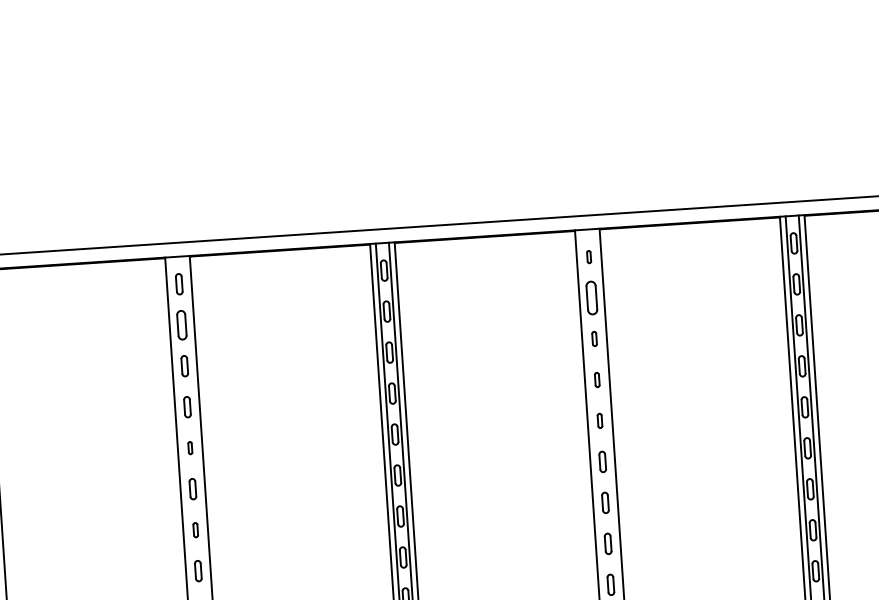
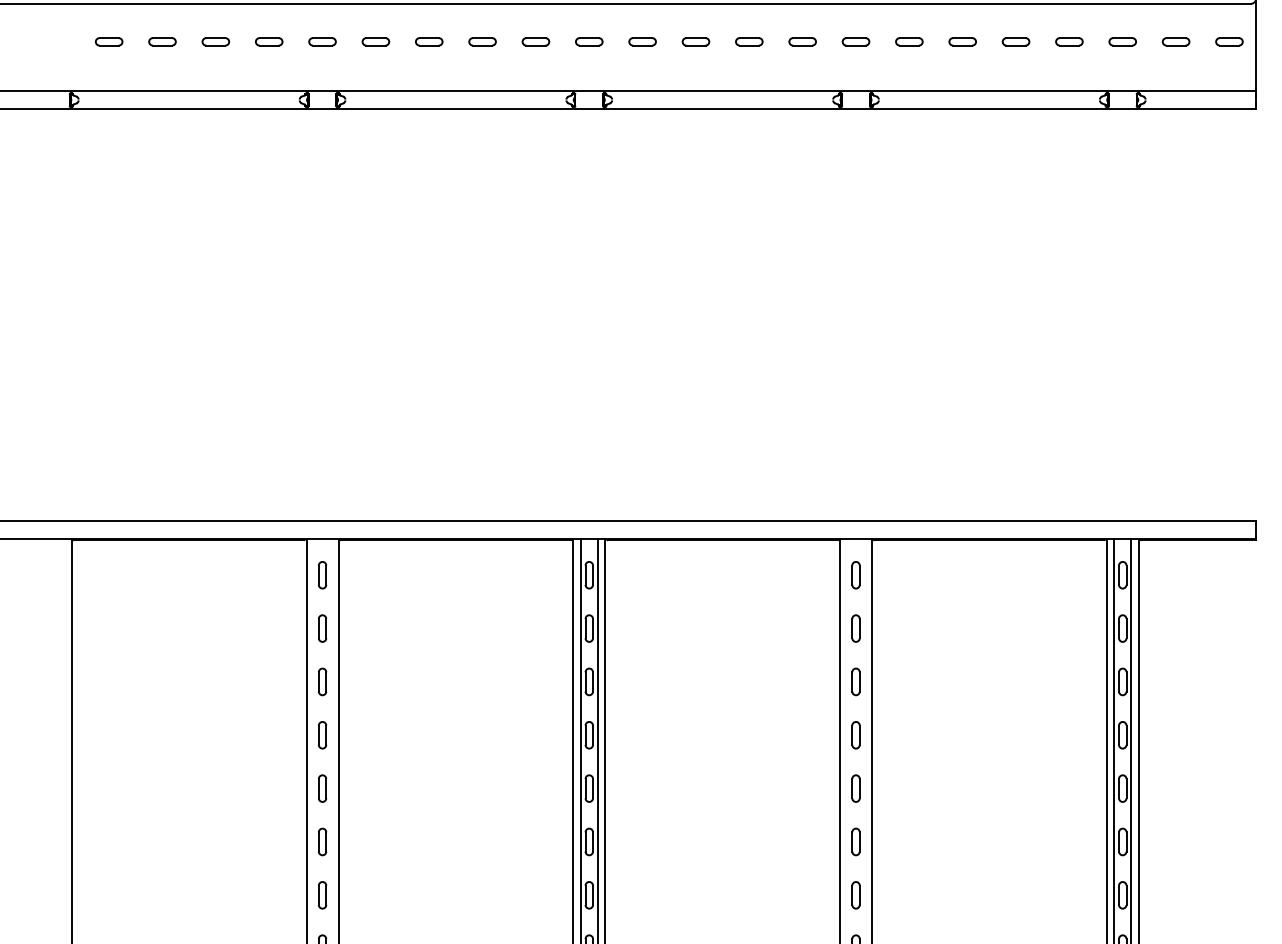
part: (588, 257) -> (855, 575), size x1.67
part: (591, 297) -> (855, 628), size x0.62
part: (181, 325) -> (322, 628), size x0.71
part: (594, 338) -> (855, 681), size x1.43
part: (596, 380) -> (855, 735), size x1.43
part: (599, 420) -> (855, 788), size x1.43
part: (190, 448) -> (322, 788), size x1.67
part: (195, 530) -> (322, 895), size x1.43

